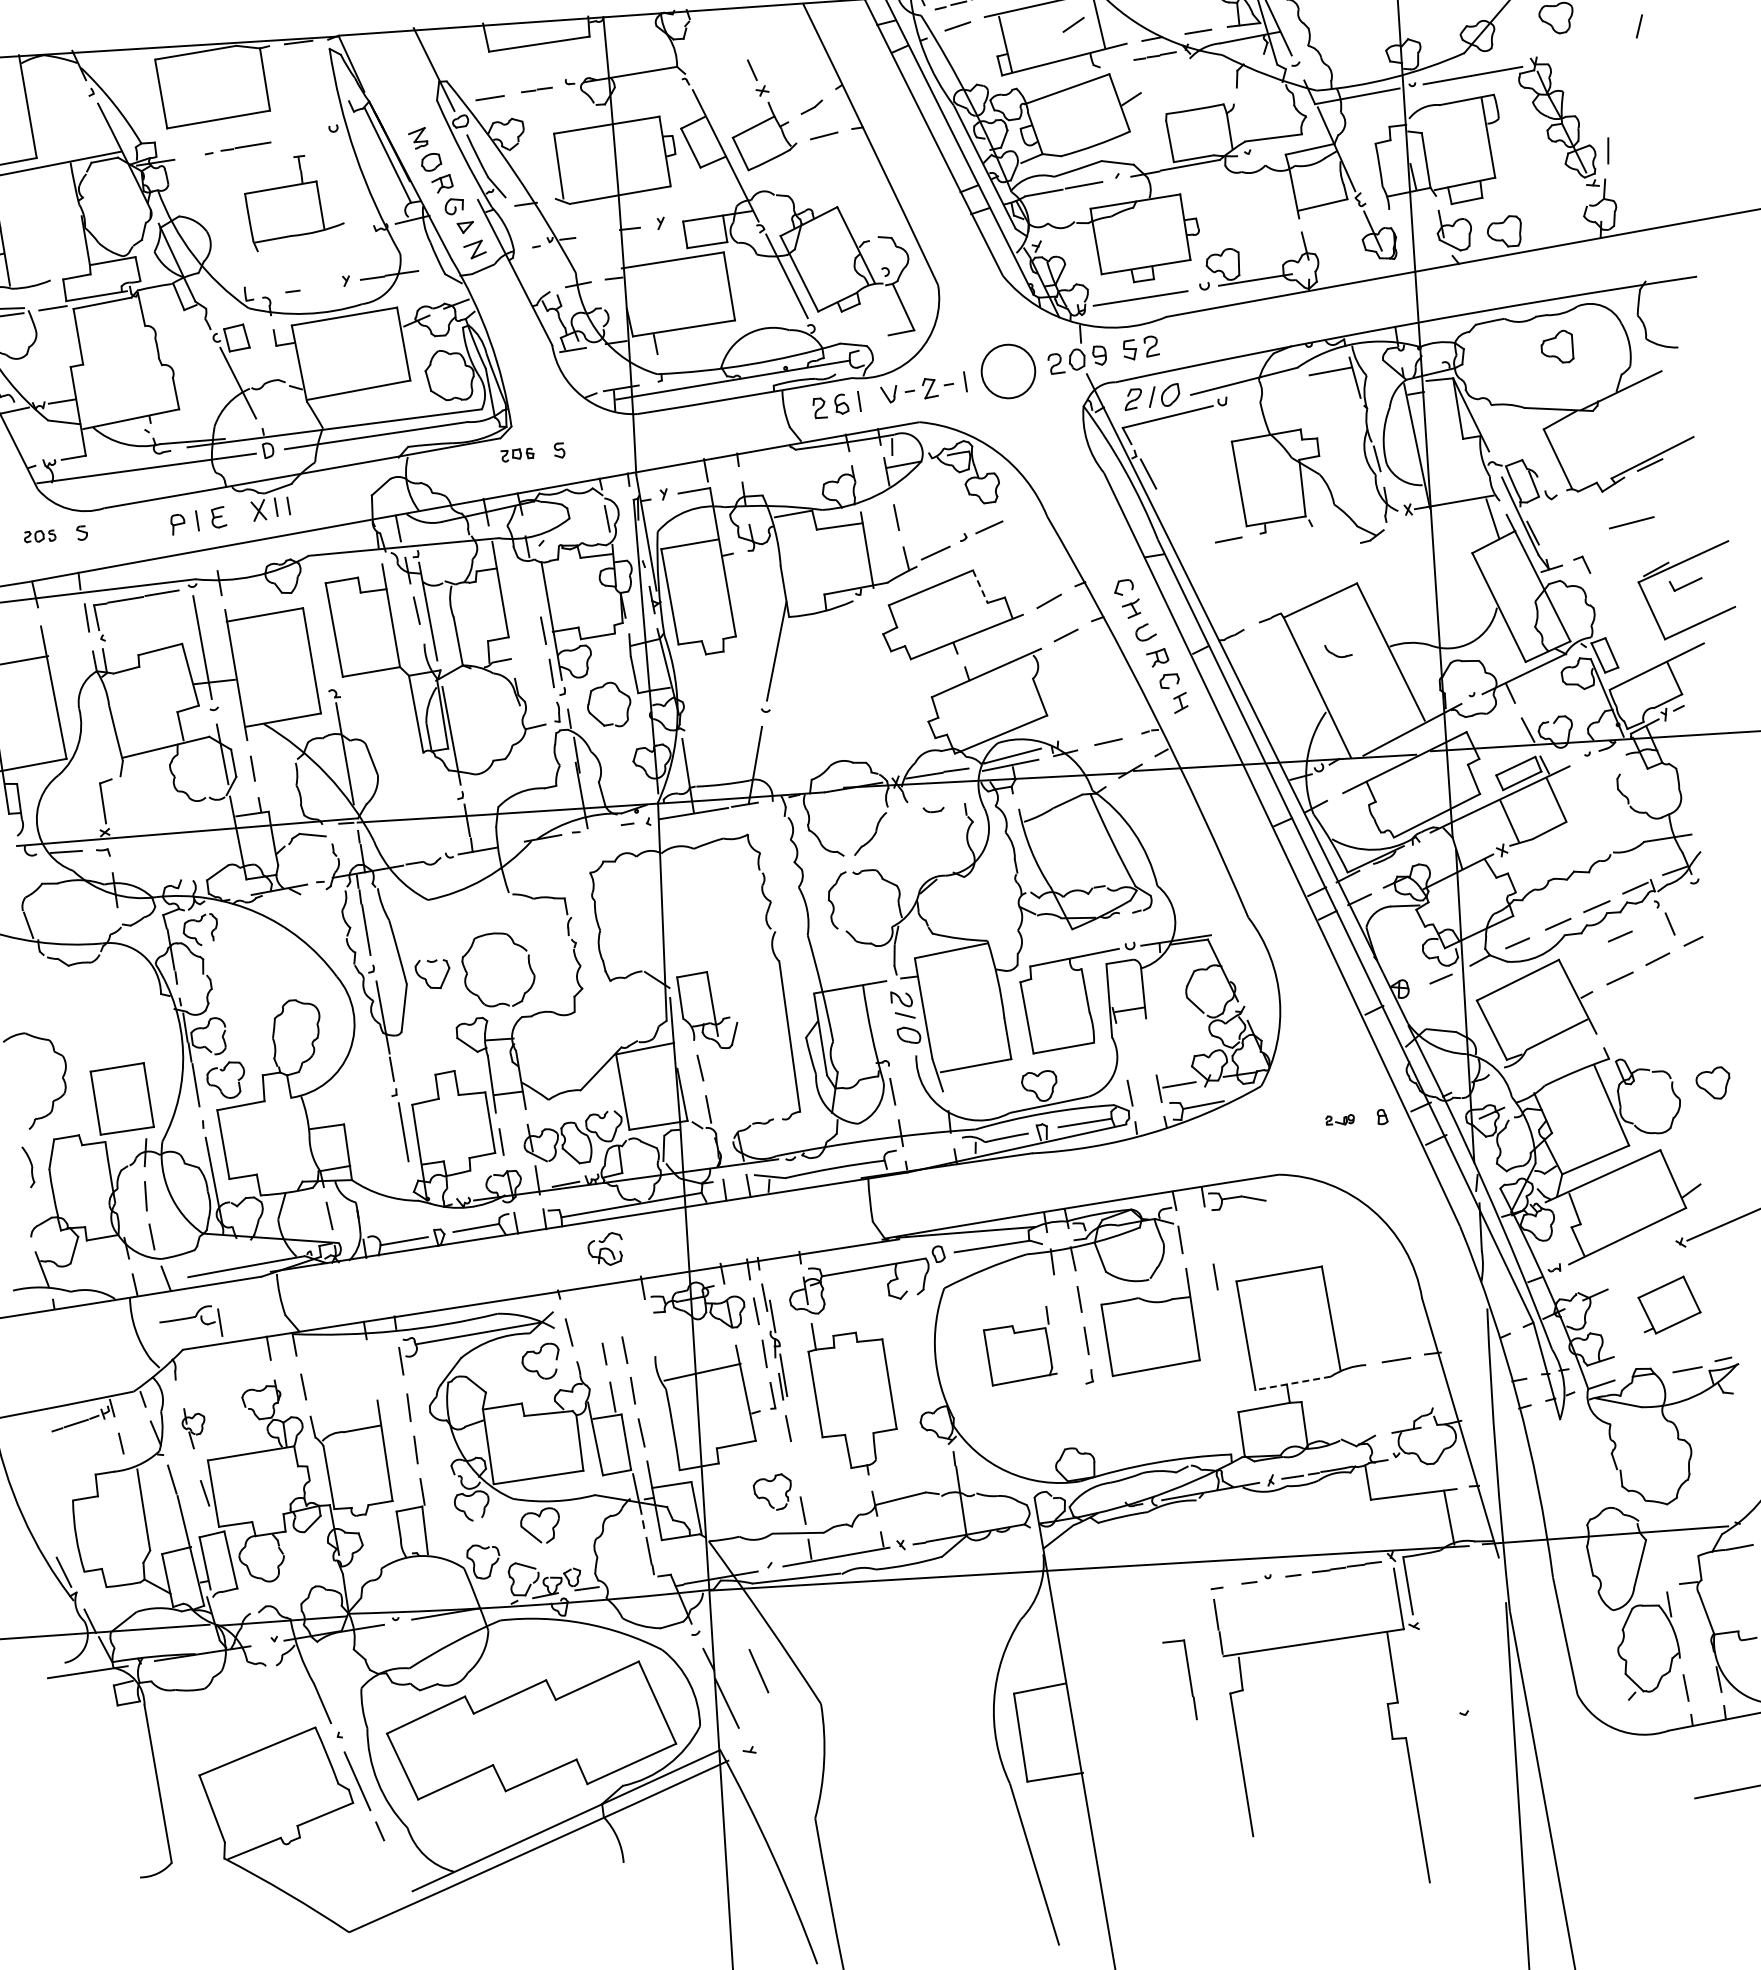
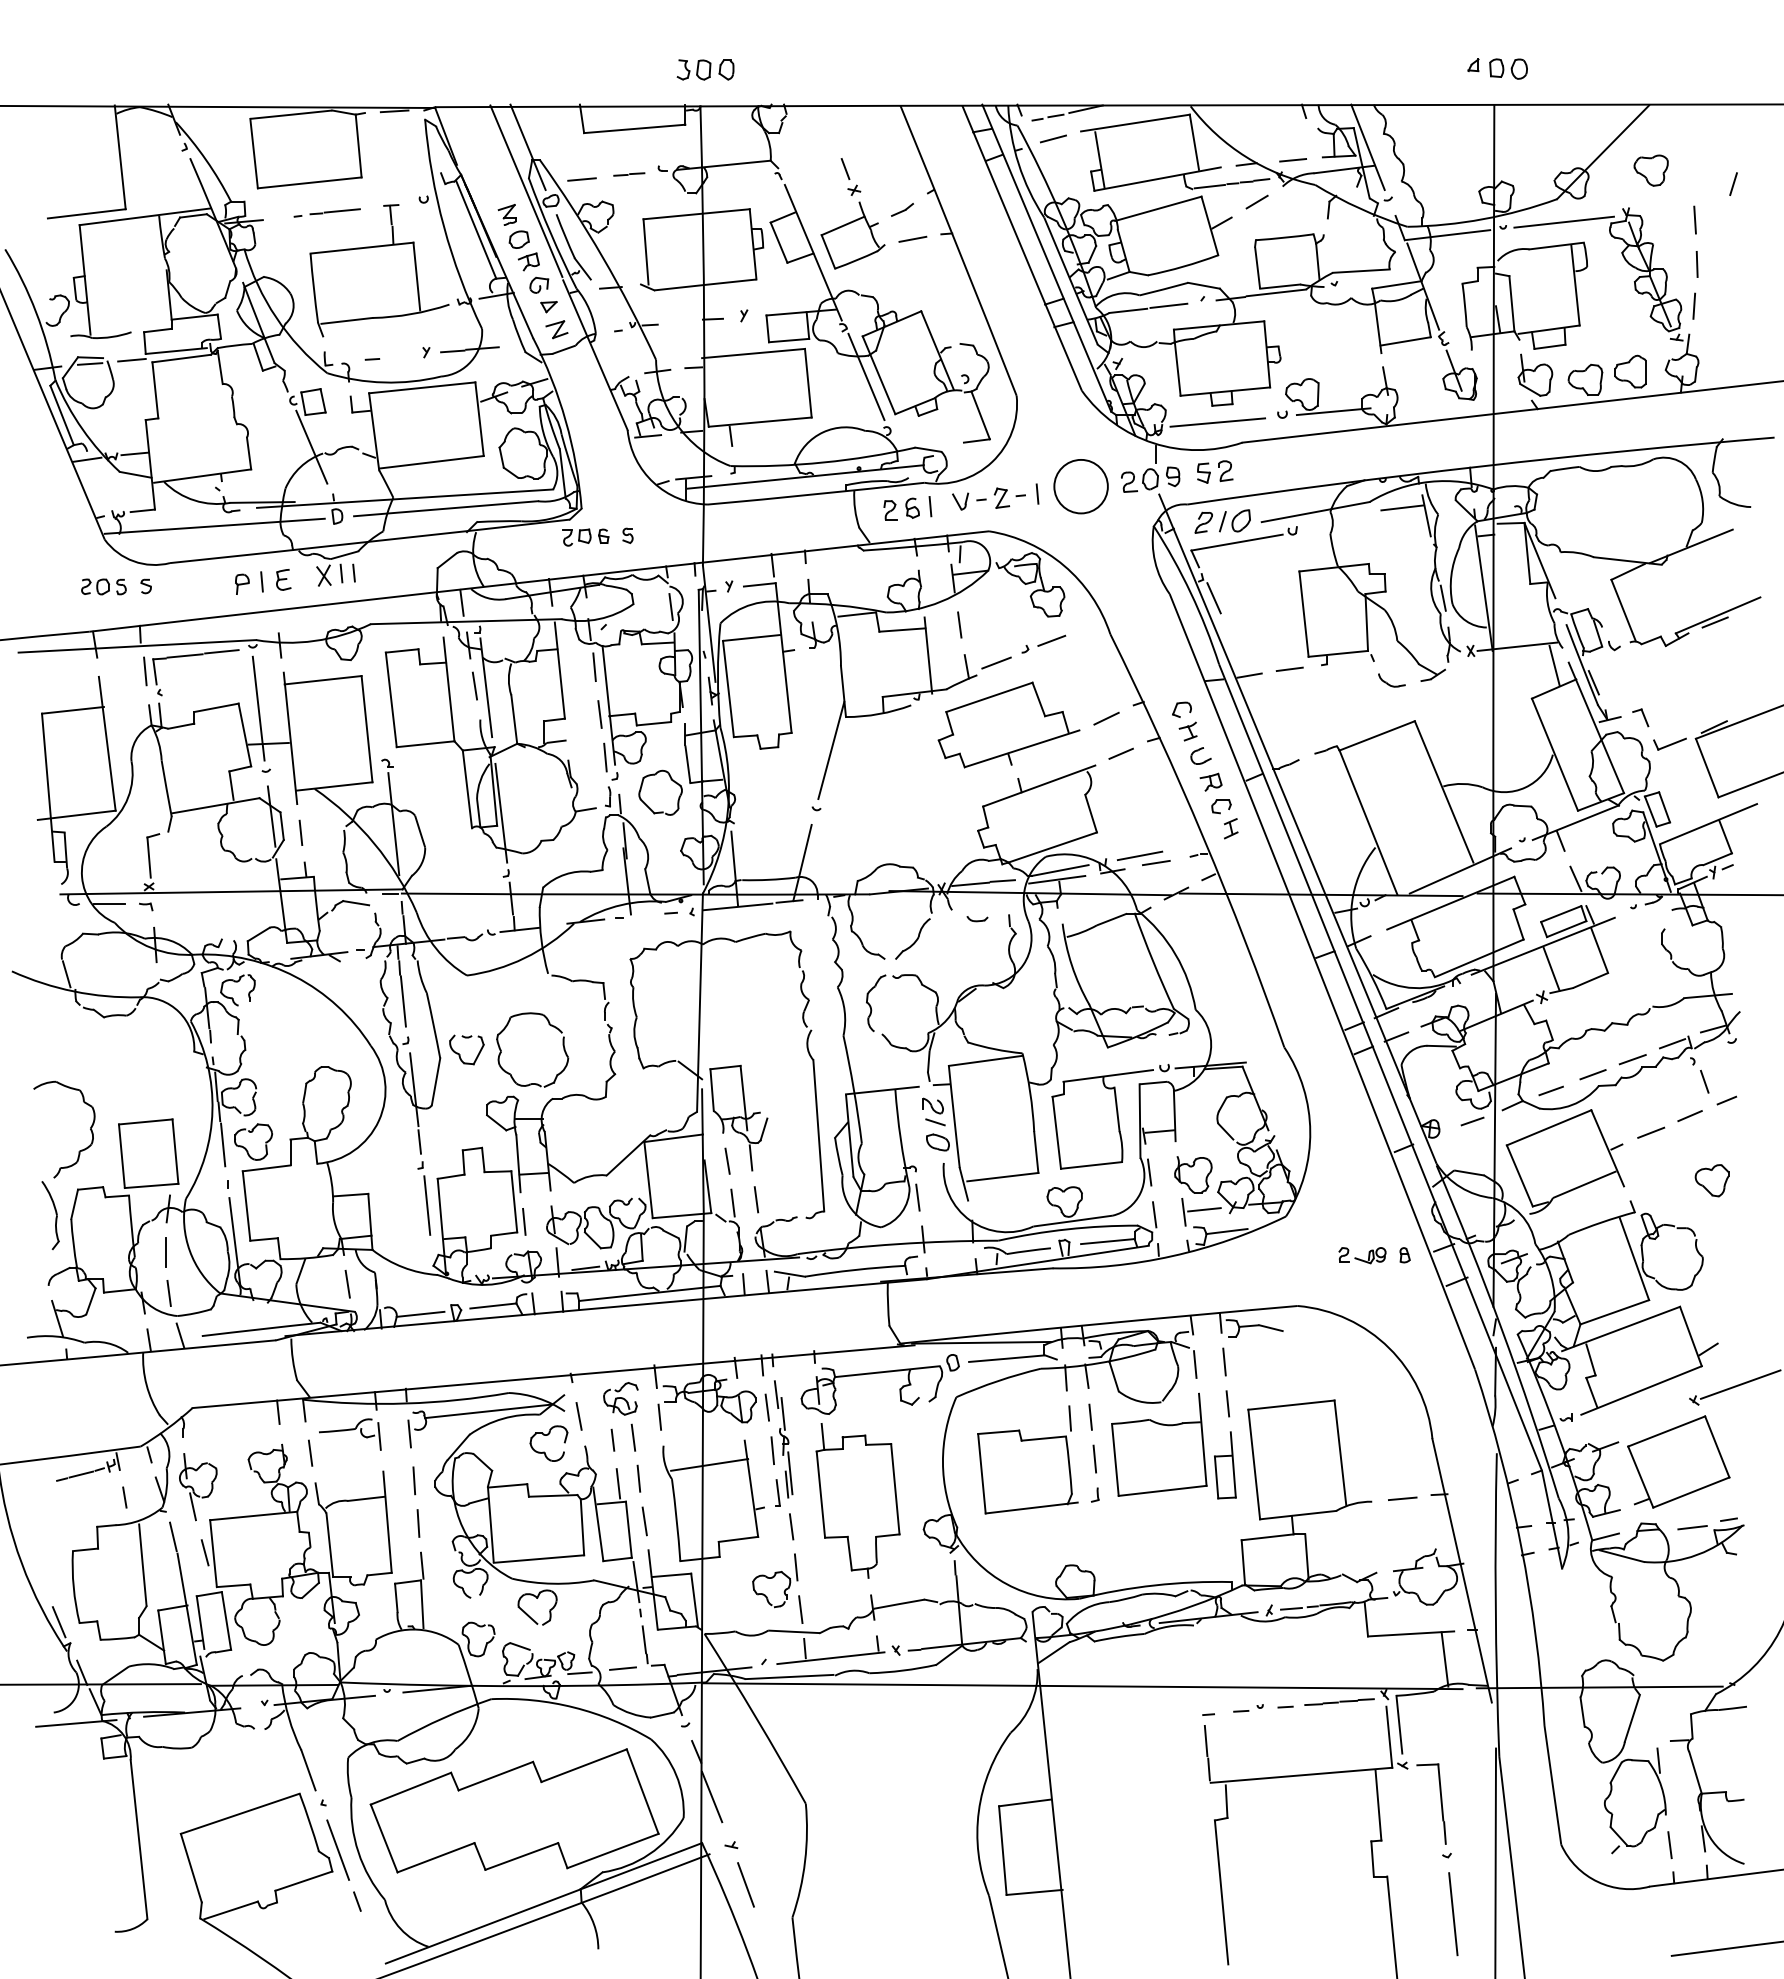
line: (1072, 24) -> (1256, 201), moved
line: (1116, 63) -> (1209, 186), added
line: (1602, 64) -> (1694, 219), added
line: (1607, 109) -> (1696, 264), added
line: (435, 113) -> (526, 191), added
part: (294, 202) -> (379, 270), size x1.43
part: (1557, 346) -> (1630, 371), moved
part: (517, 455) -> (585, 537), size x1.43
line: (1631, 522) -> (1139, 855), moved
part: (39, 535) -> (103, 586), size x1.43
line: (1188, 548) -> (1249, 675), added
part: (1685, 583) -> (1669, 743), moved
line: (534, 584) -> (594, 667), added
line: (980, 586) -> (1038, 699), dashed -> solid
part: (1338, 651) -> (1391, 680), moved
line: (1619, 936) -> (1653, 1090), removed
part: (1166, 1050) -> (1193, 1174), added
line: (1122, 1051) -> (1149, 1172), added
line: (723, 1062) -> (750, 1157), added
part: (1712, 1083) -> (1711, 1180), moved
line: (731, 1104) -> (756, 1199), added
part: (1340, 1120) -> (1362, 1255), size x1.67
part: (28, 1167) -> (50, 1215), size x1.67
line: (1209, 1234) -> (1224, 1361), added
part: (605, 1249) -> (620, 1398), moved
part: (1669, 1304) -> (1678, 1461), size x1.67
part: (191, 1322) -> (350, 1434), moved
line: (649, 1327) -> (659, 1416), added
part: (1217, 1338) -> (1225, 1465), added
part: (1019, 1345) -> (1027, 1459), size x1.43
line: (1292, 1383) -> (1297, 1515), dashed -> solid
part: (194, 1428) -> (198, 1487), size x1.67
line: (795, 1468) -> (795, 1567), added
line: (630, 1581) -> (623, 1668), added
line: (758, 1670) -> (745, 1884), moved
part: (1188, 1679) -> (1440, 1803), moved
line: (1474, 1771) -> (1453, 1914), added

